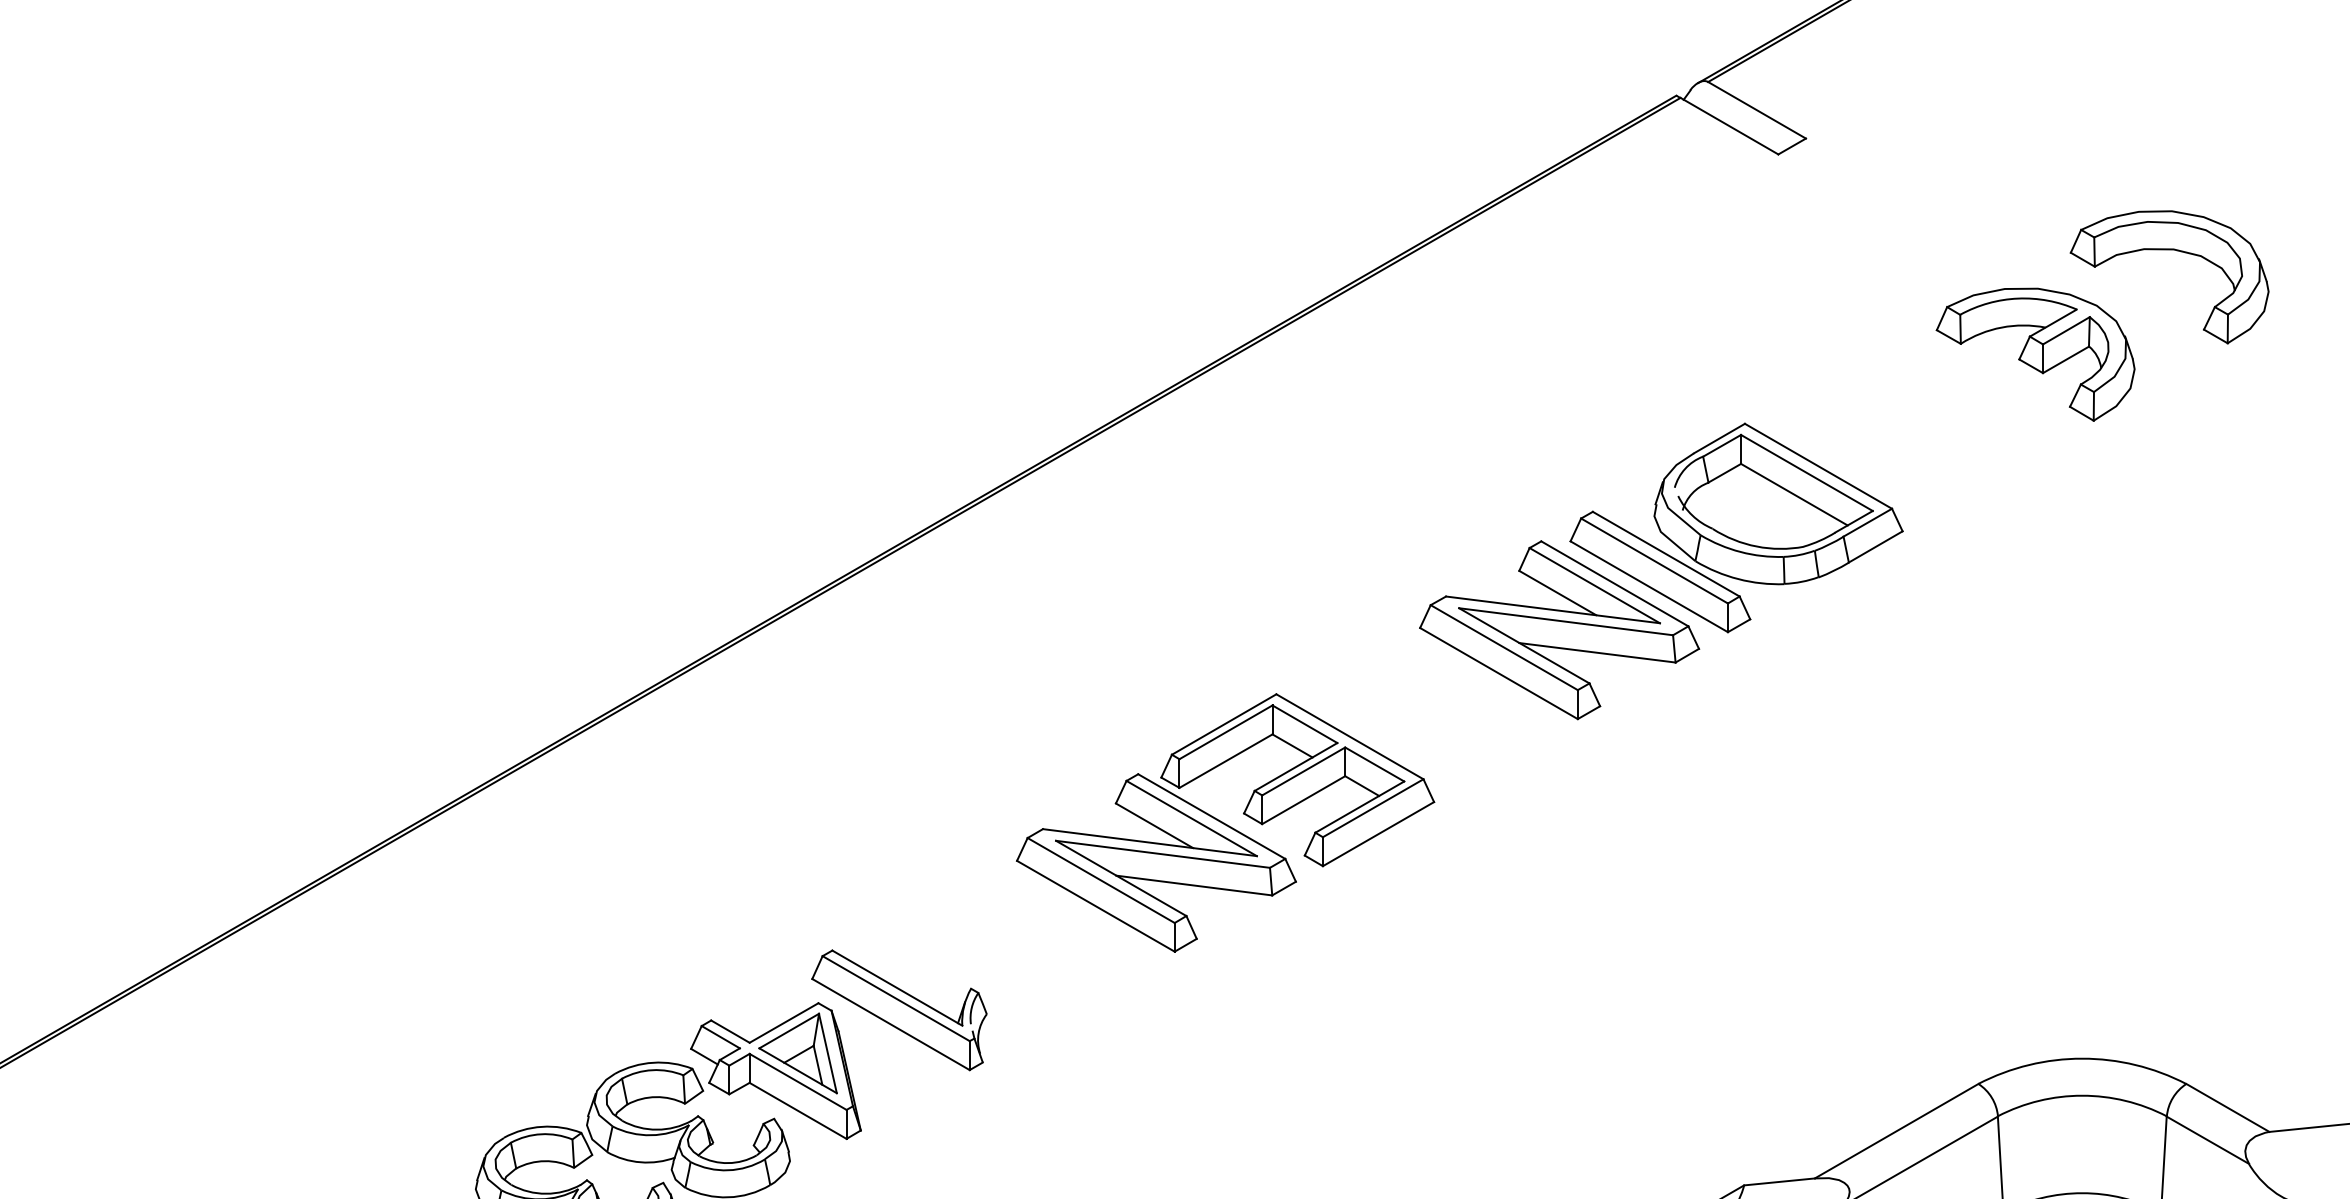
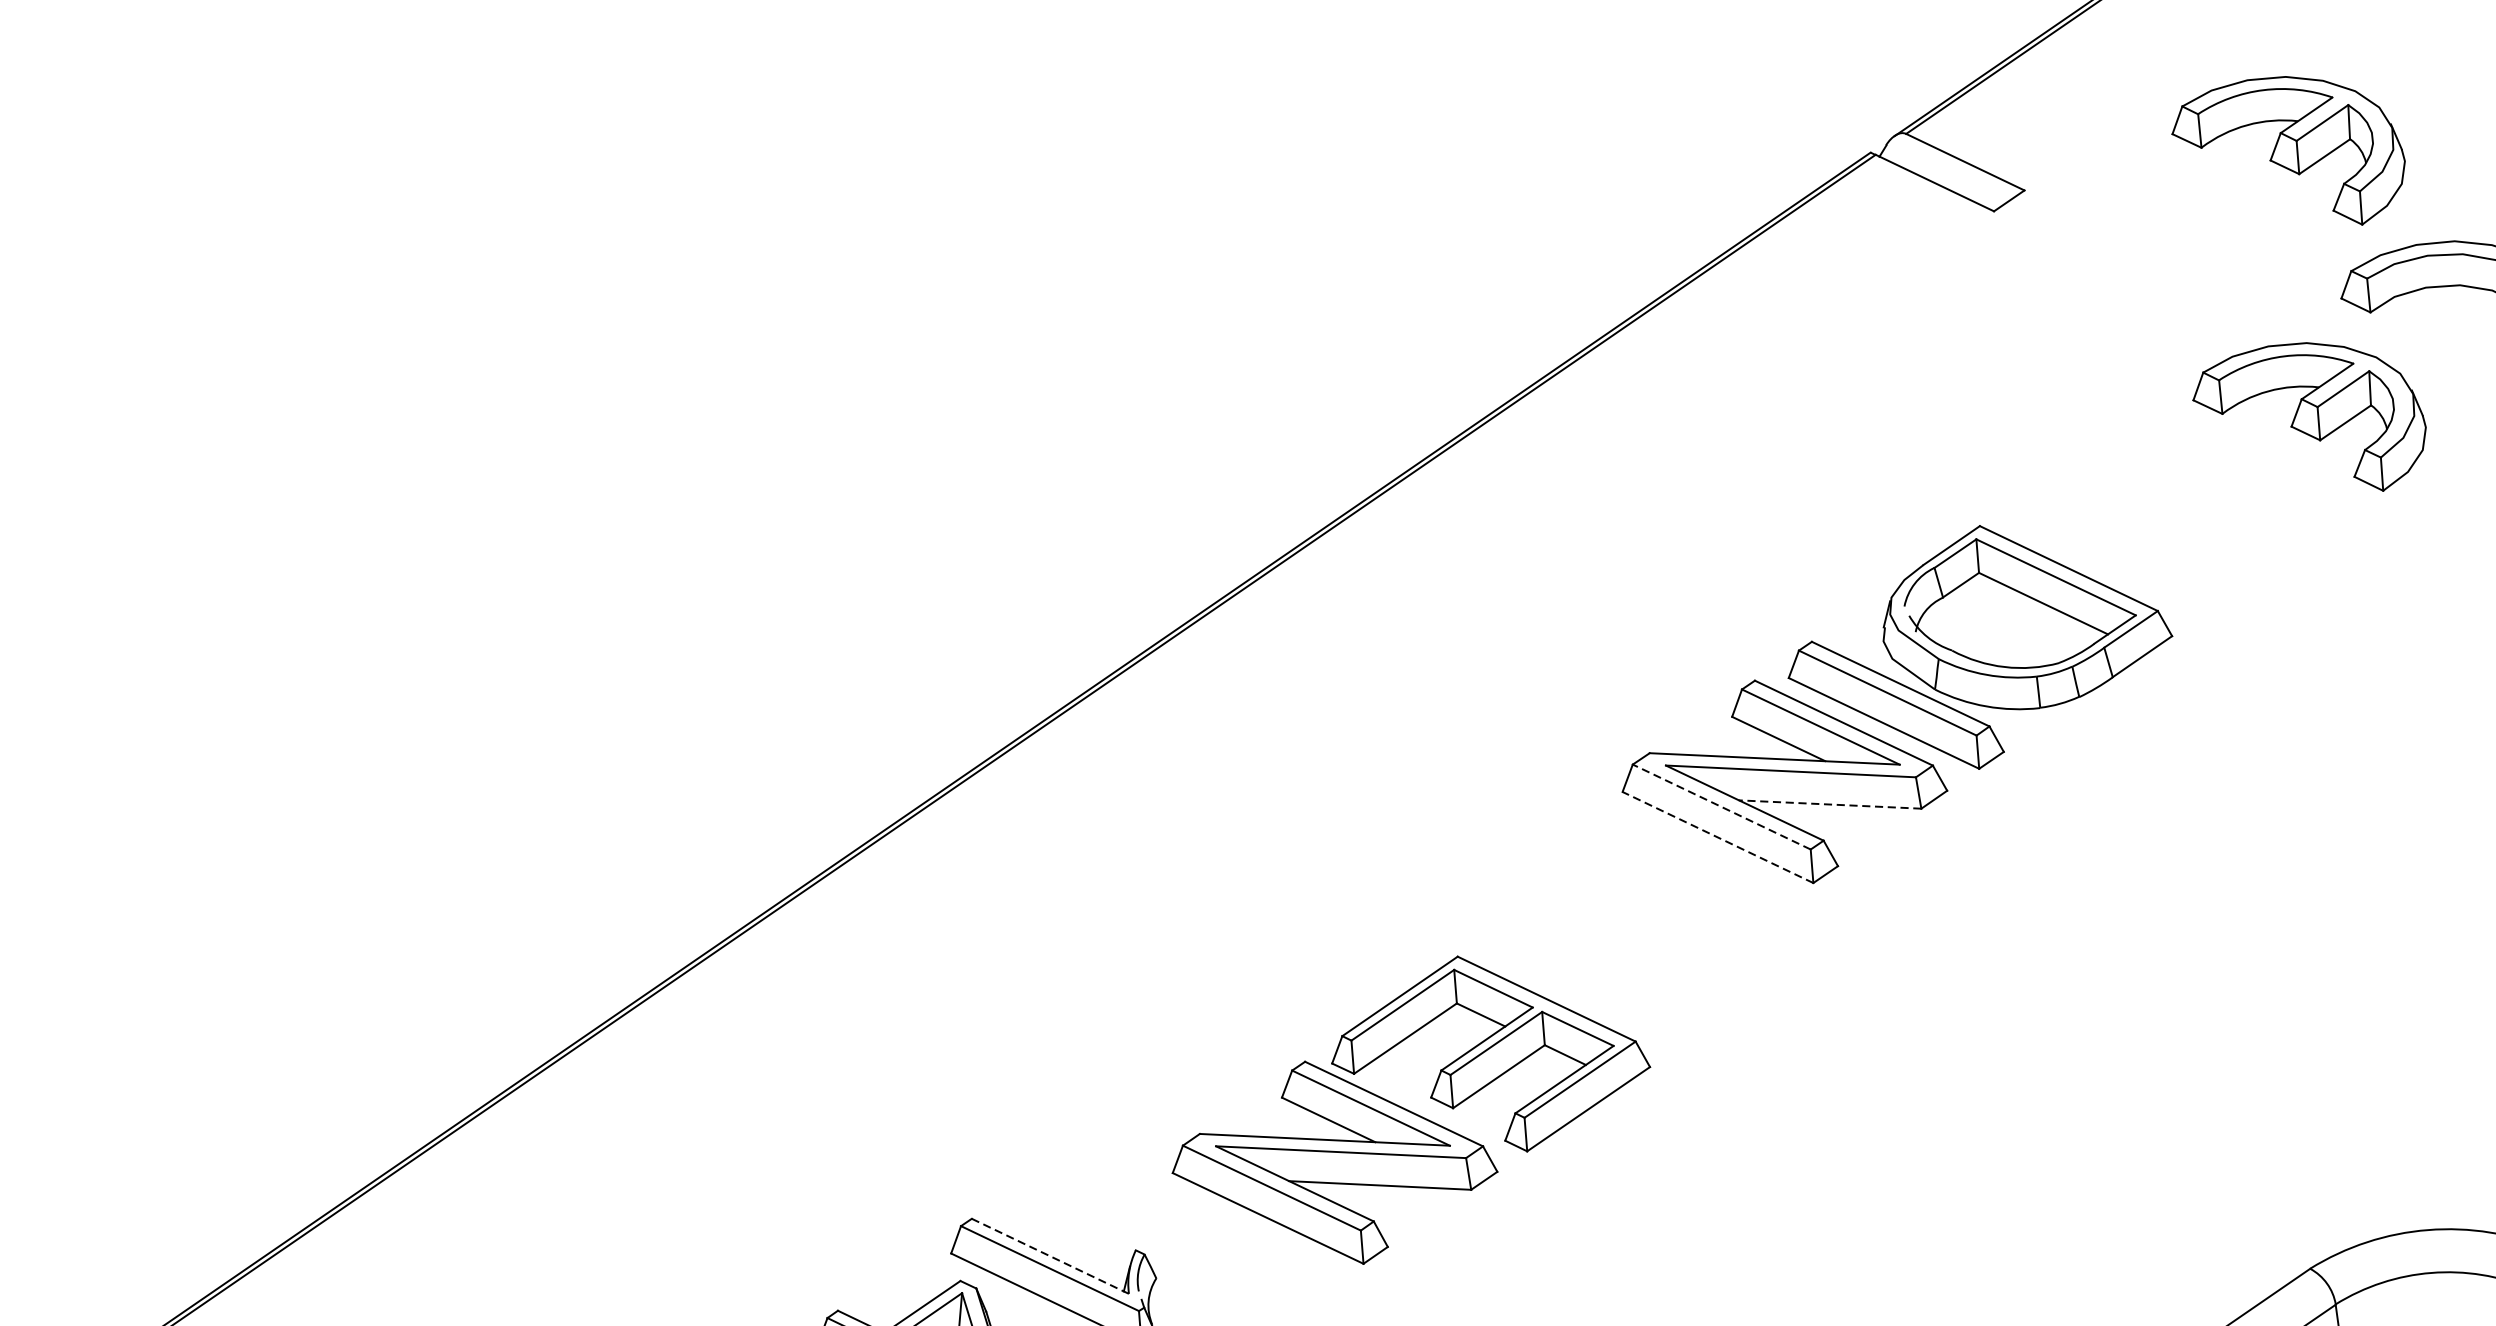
part: (2035, 124) -> (2288, 153), added
line: (1504, 647) -> (1722, 806), solid -> dashed
line: (1597, 652) -> (1830, 804), solid -> dashed
line: (1498, 673) -> (1717, 837), solid -> dashed
part: (1225, 822) -> (1410, 1109), moved
line: (897, 988) -> (1050, 1256), solid -> dashed

